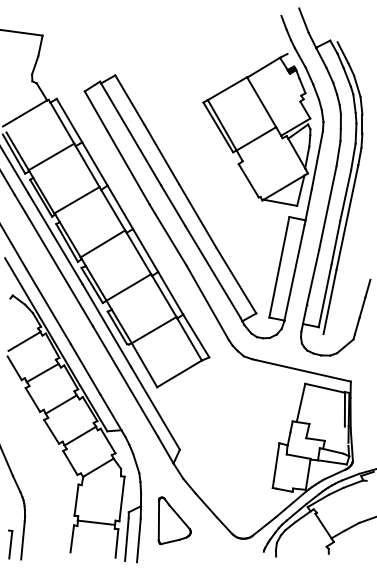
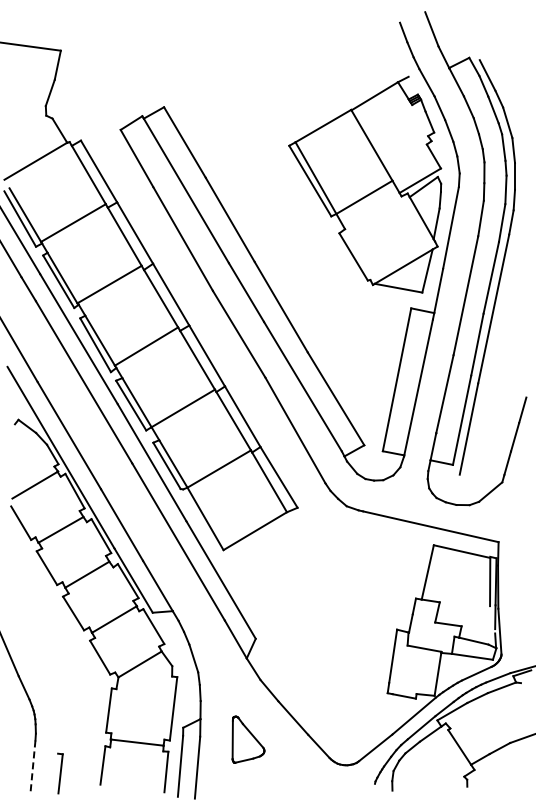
part: (174, 520) -> (248, 739), size x0.7
line: (22, 540) -> (32, 768), solid -> dashed
part: (10, 544) -> (60, 773), moved

